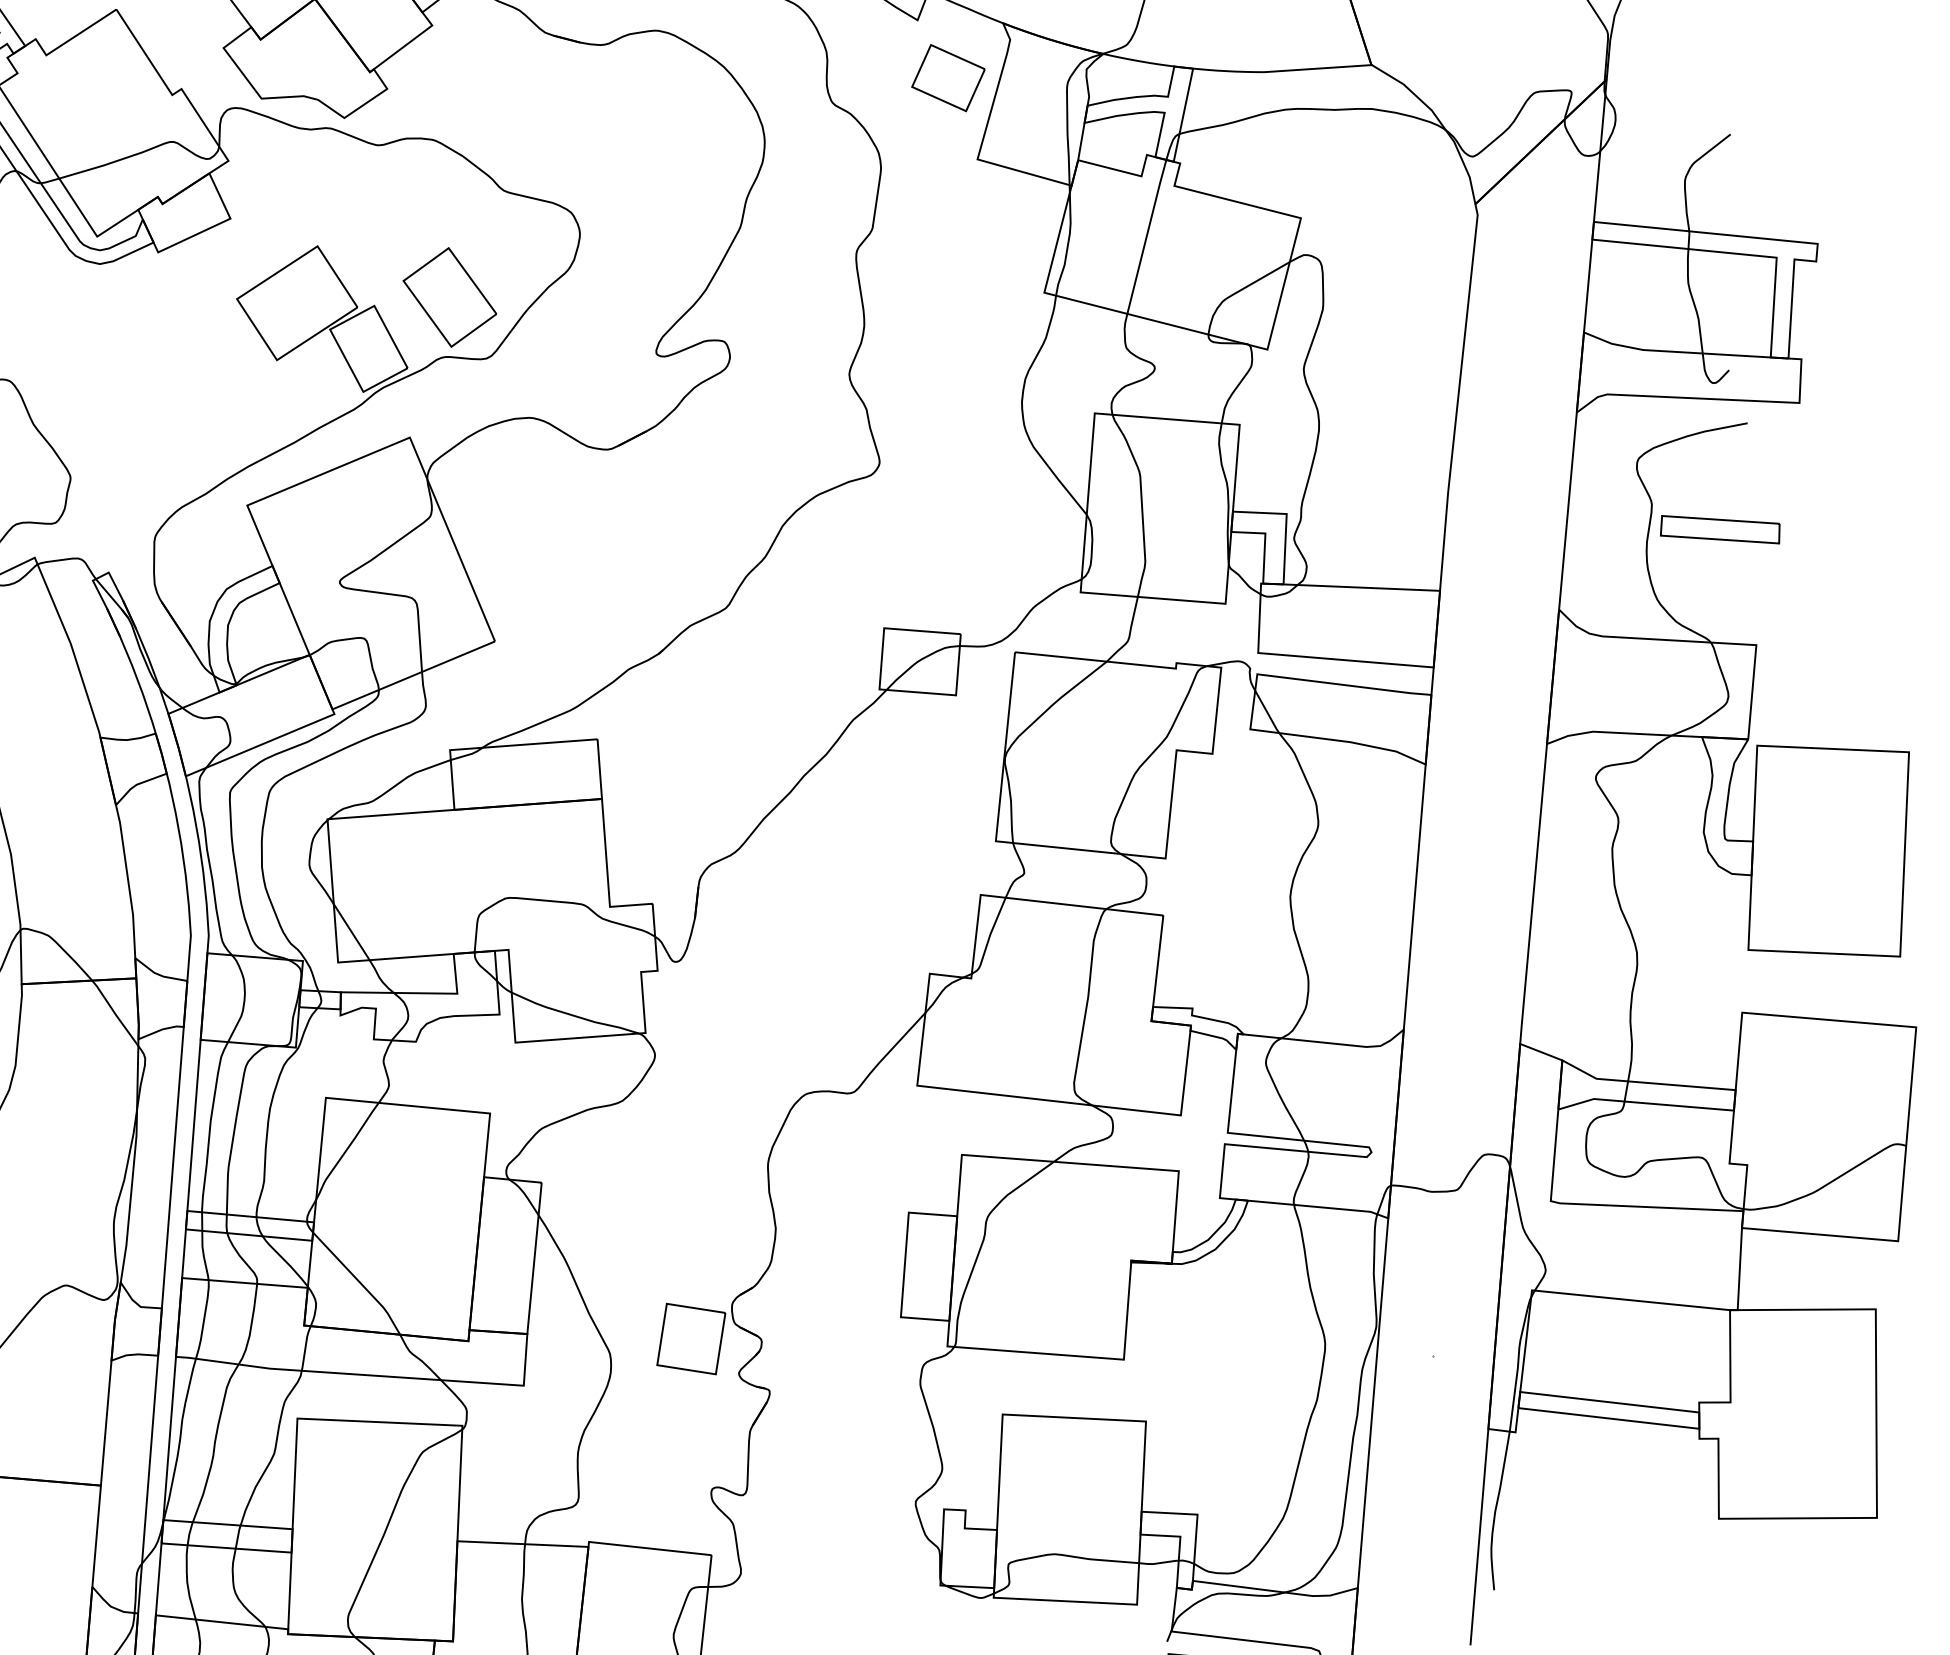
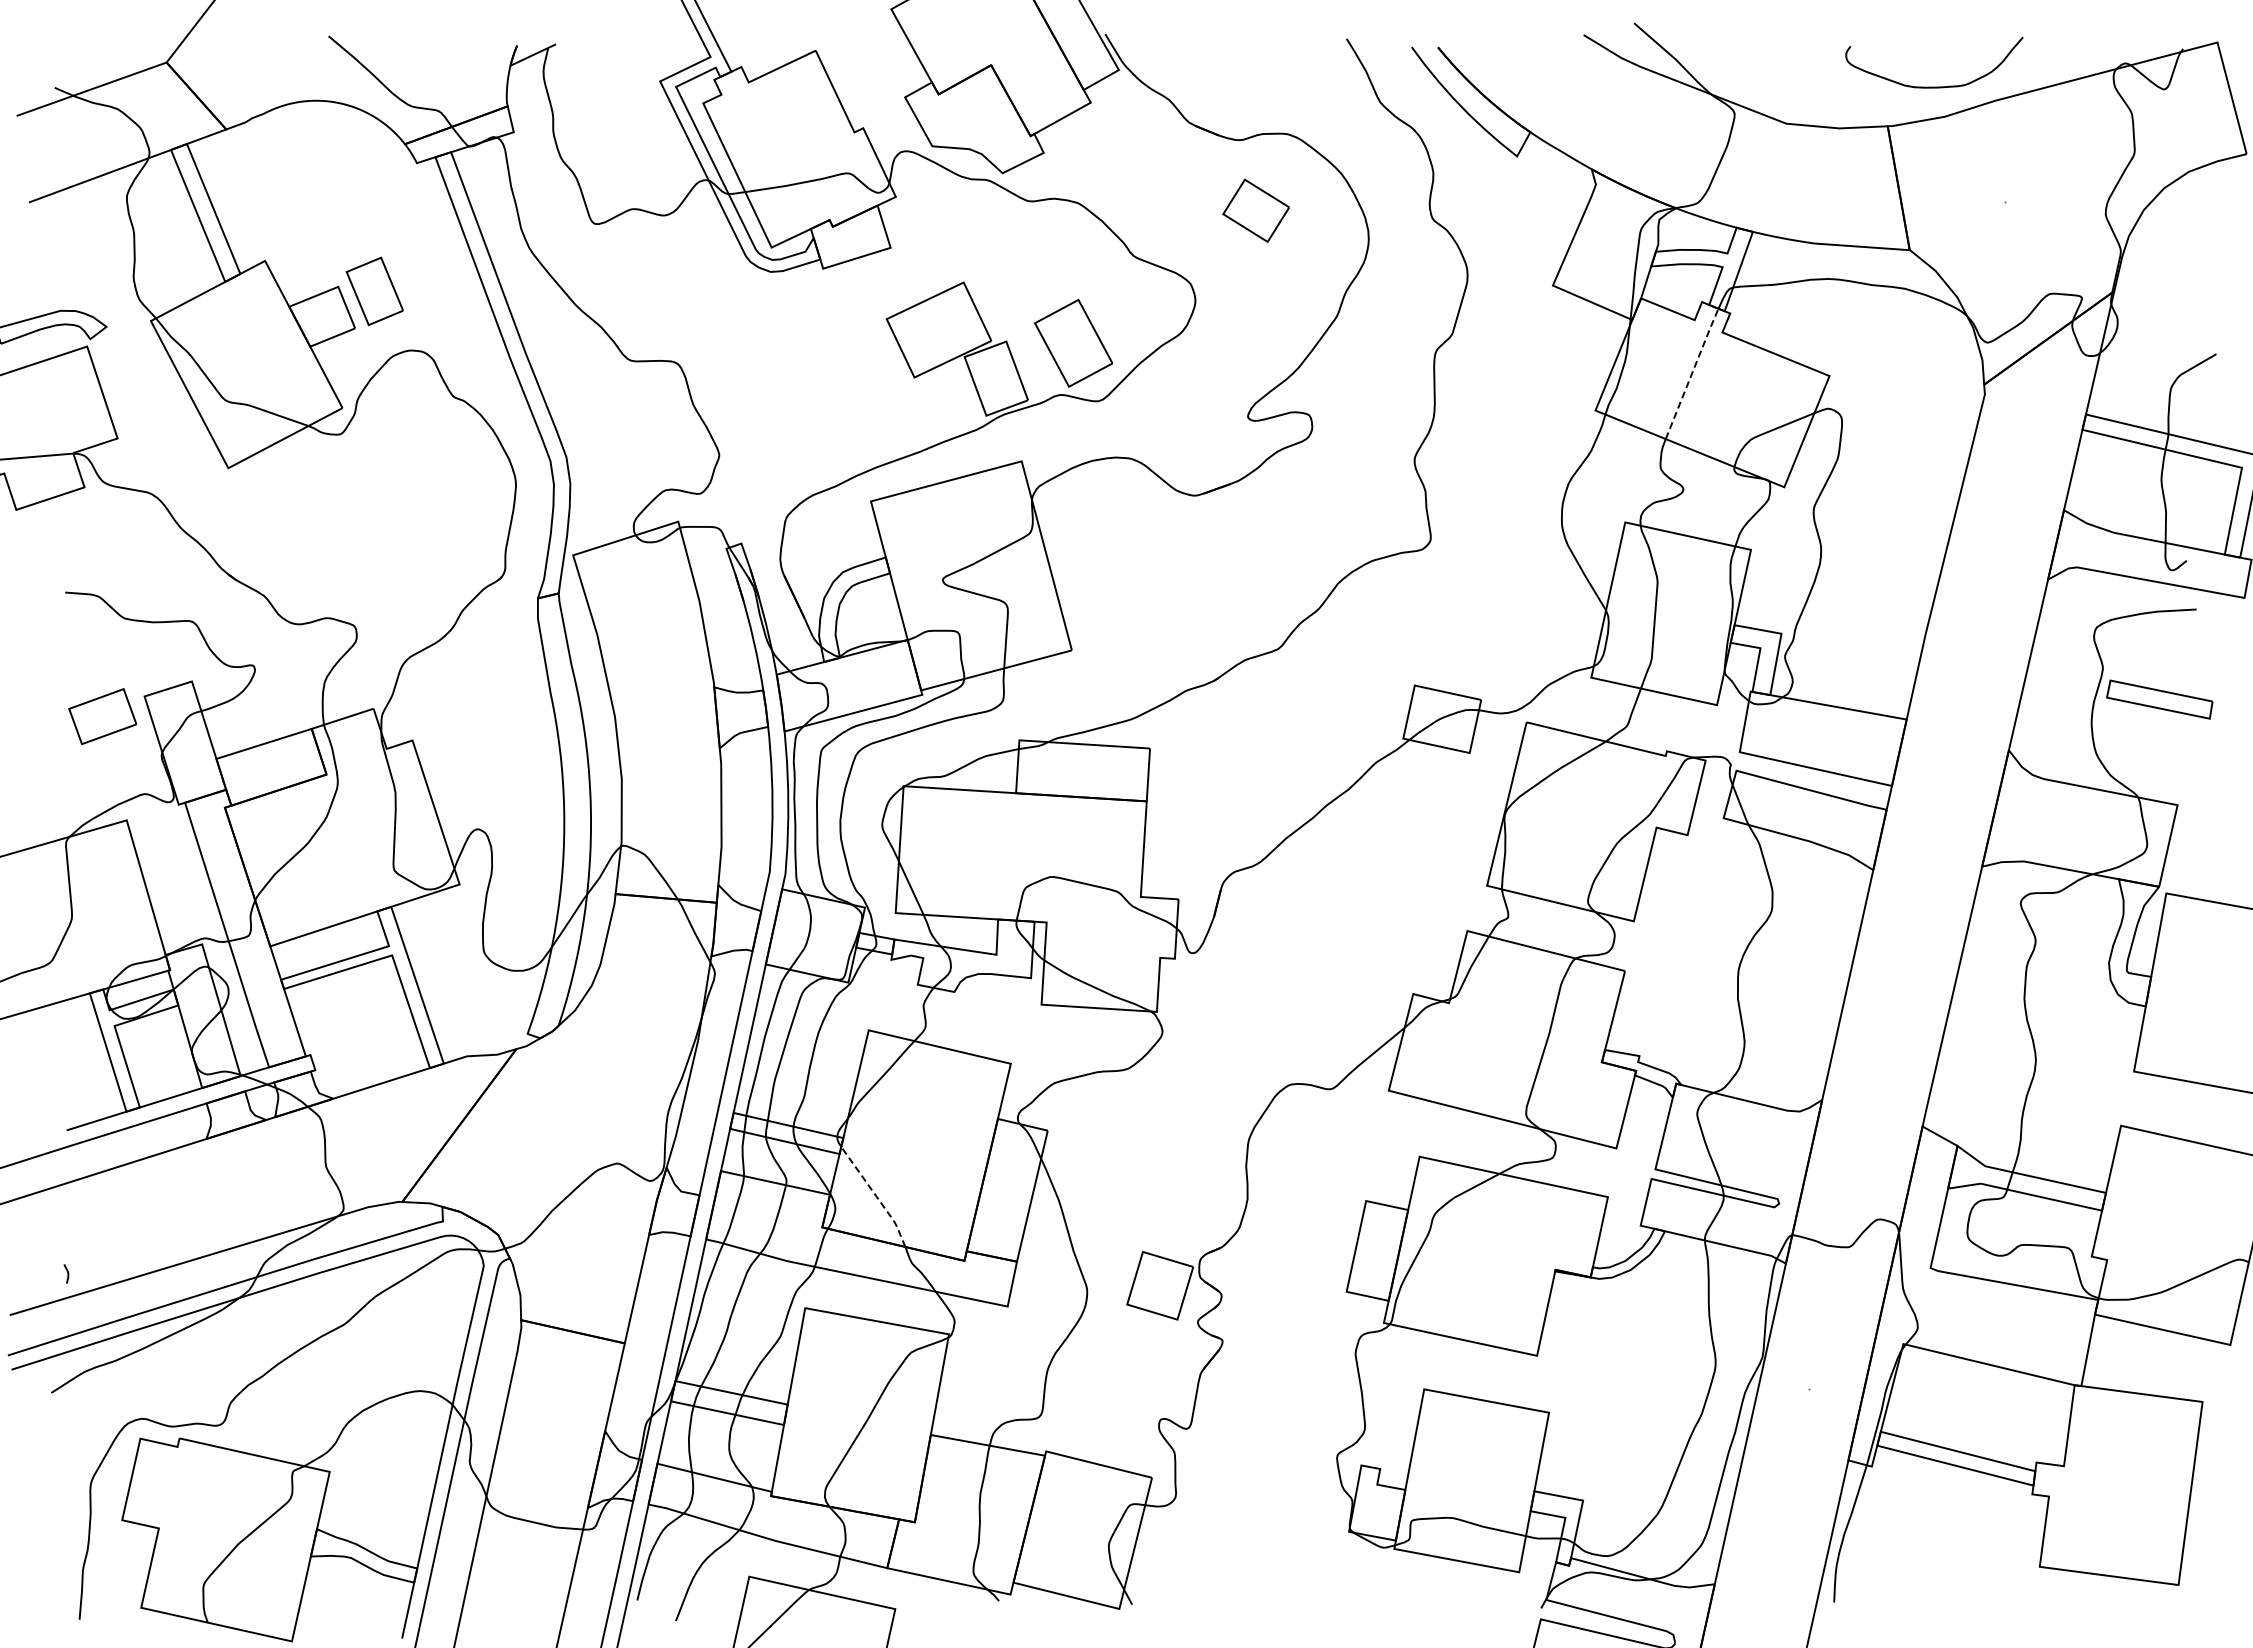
part: (947, 77) -> (1255, 210), moved
line: (1147, 236) -> (1692, 373), solid -> dashed
line: (360, 1282) -> (876, 1196), solid -> dashed

